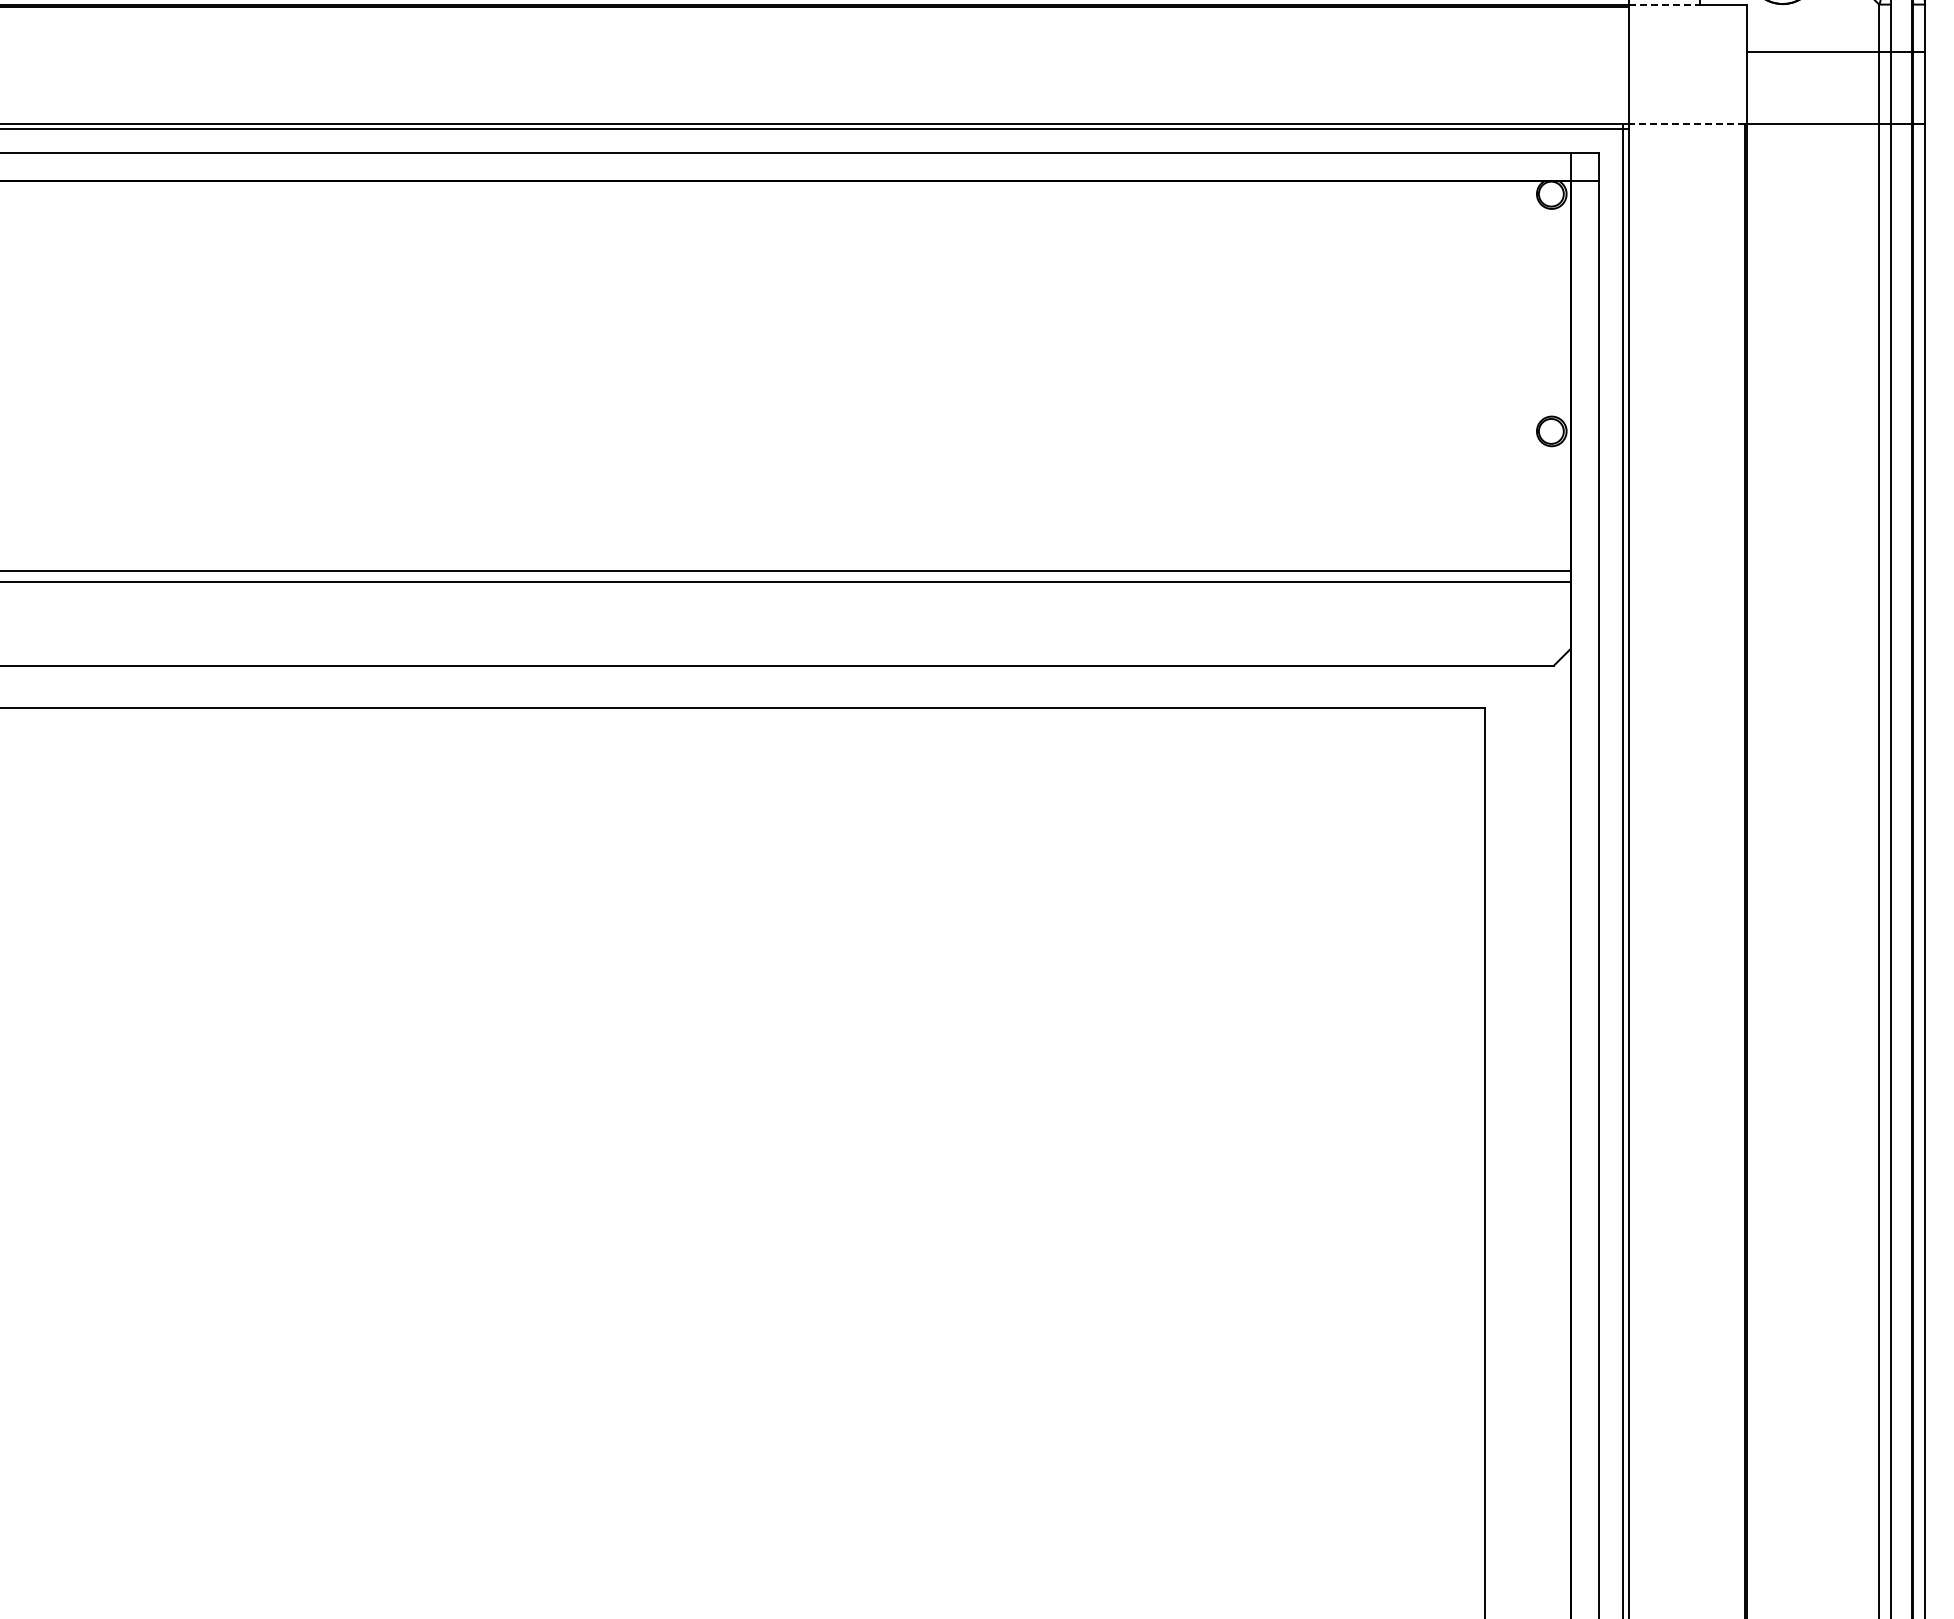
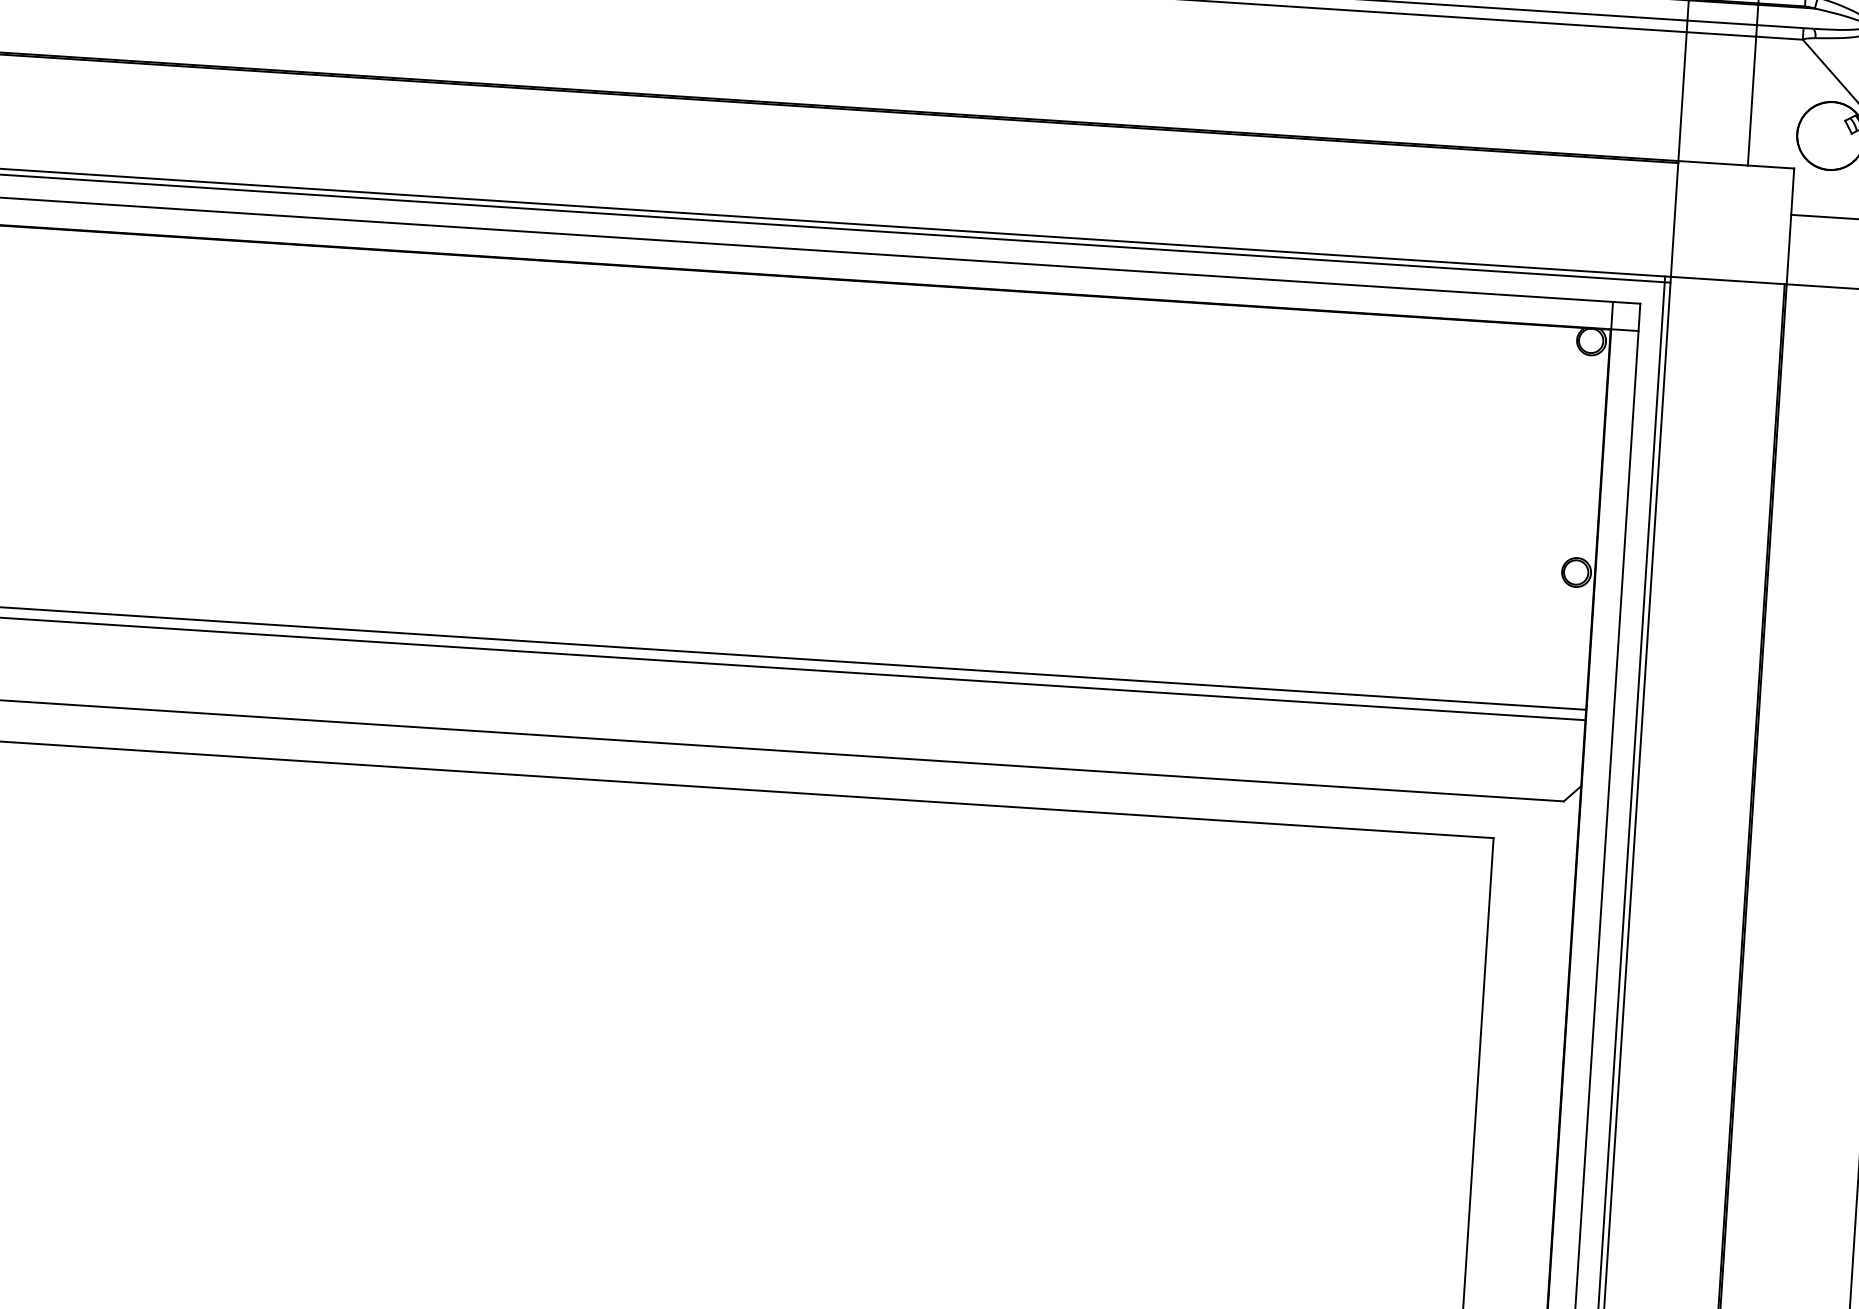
line: (1664, 4) -> (1713, 162), dashed -> solid
line: (1686, 123) -> (1727, 280), dashed -> solid

